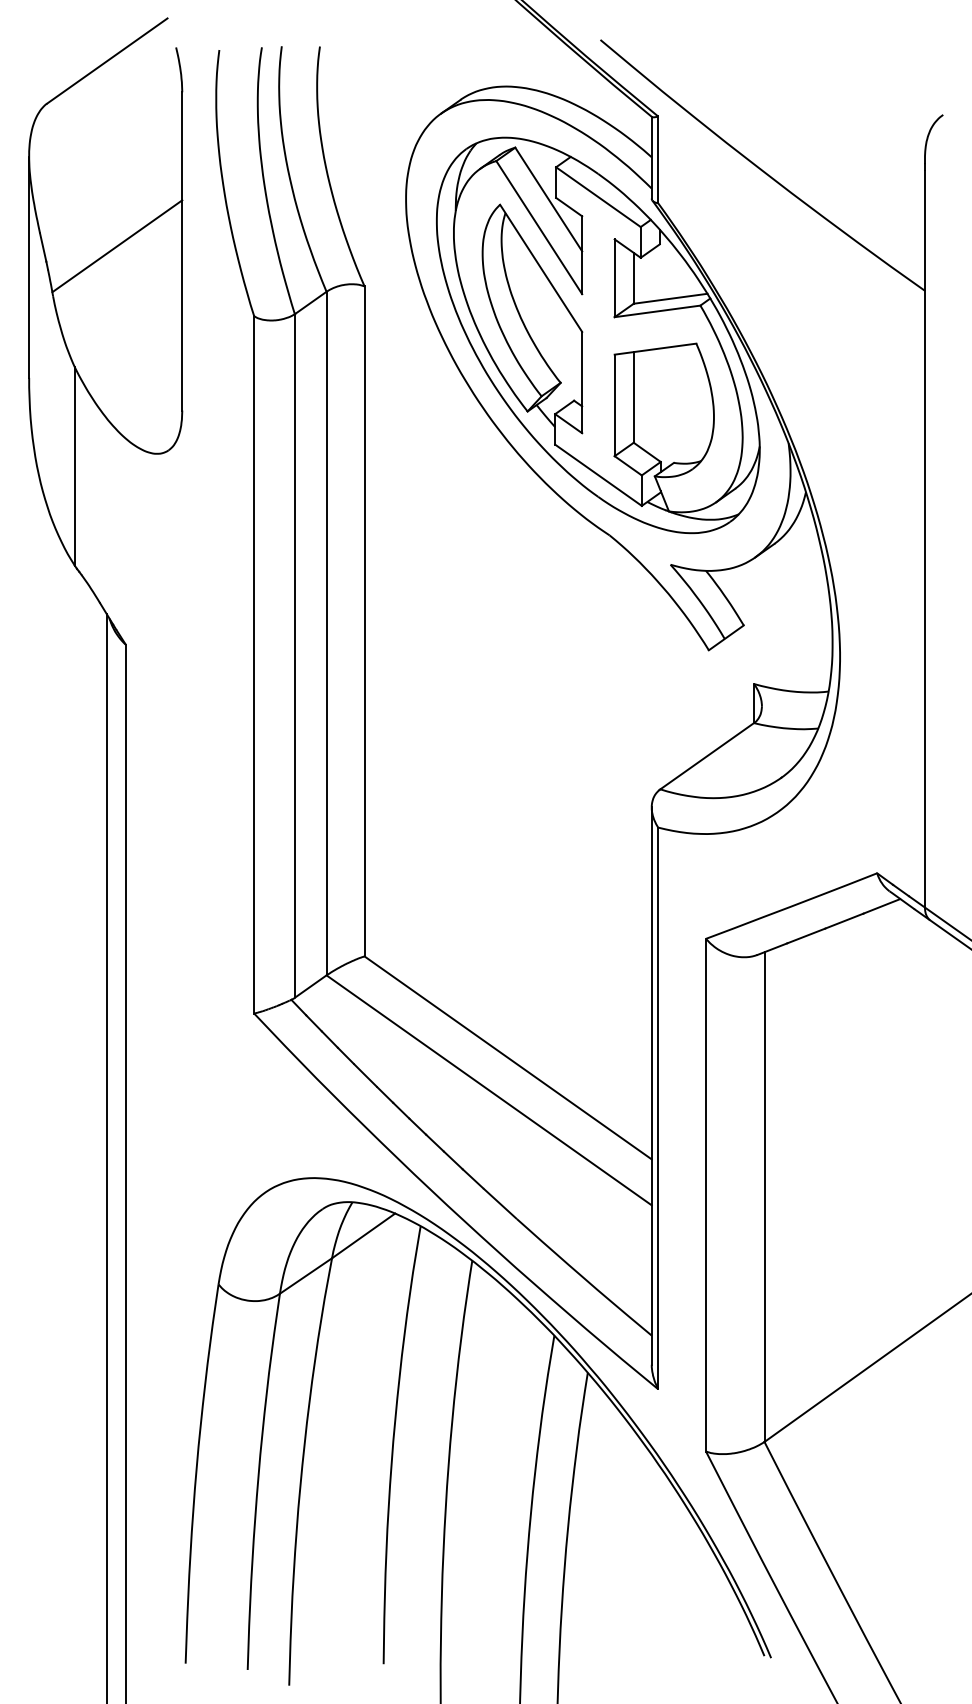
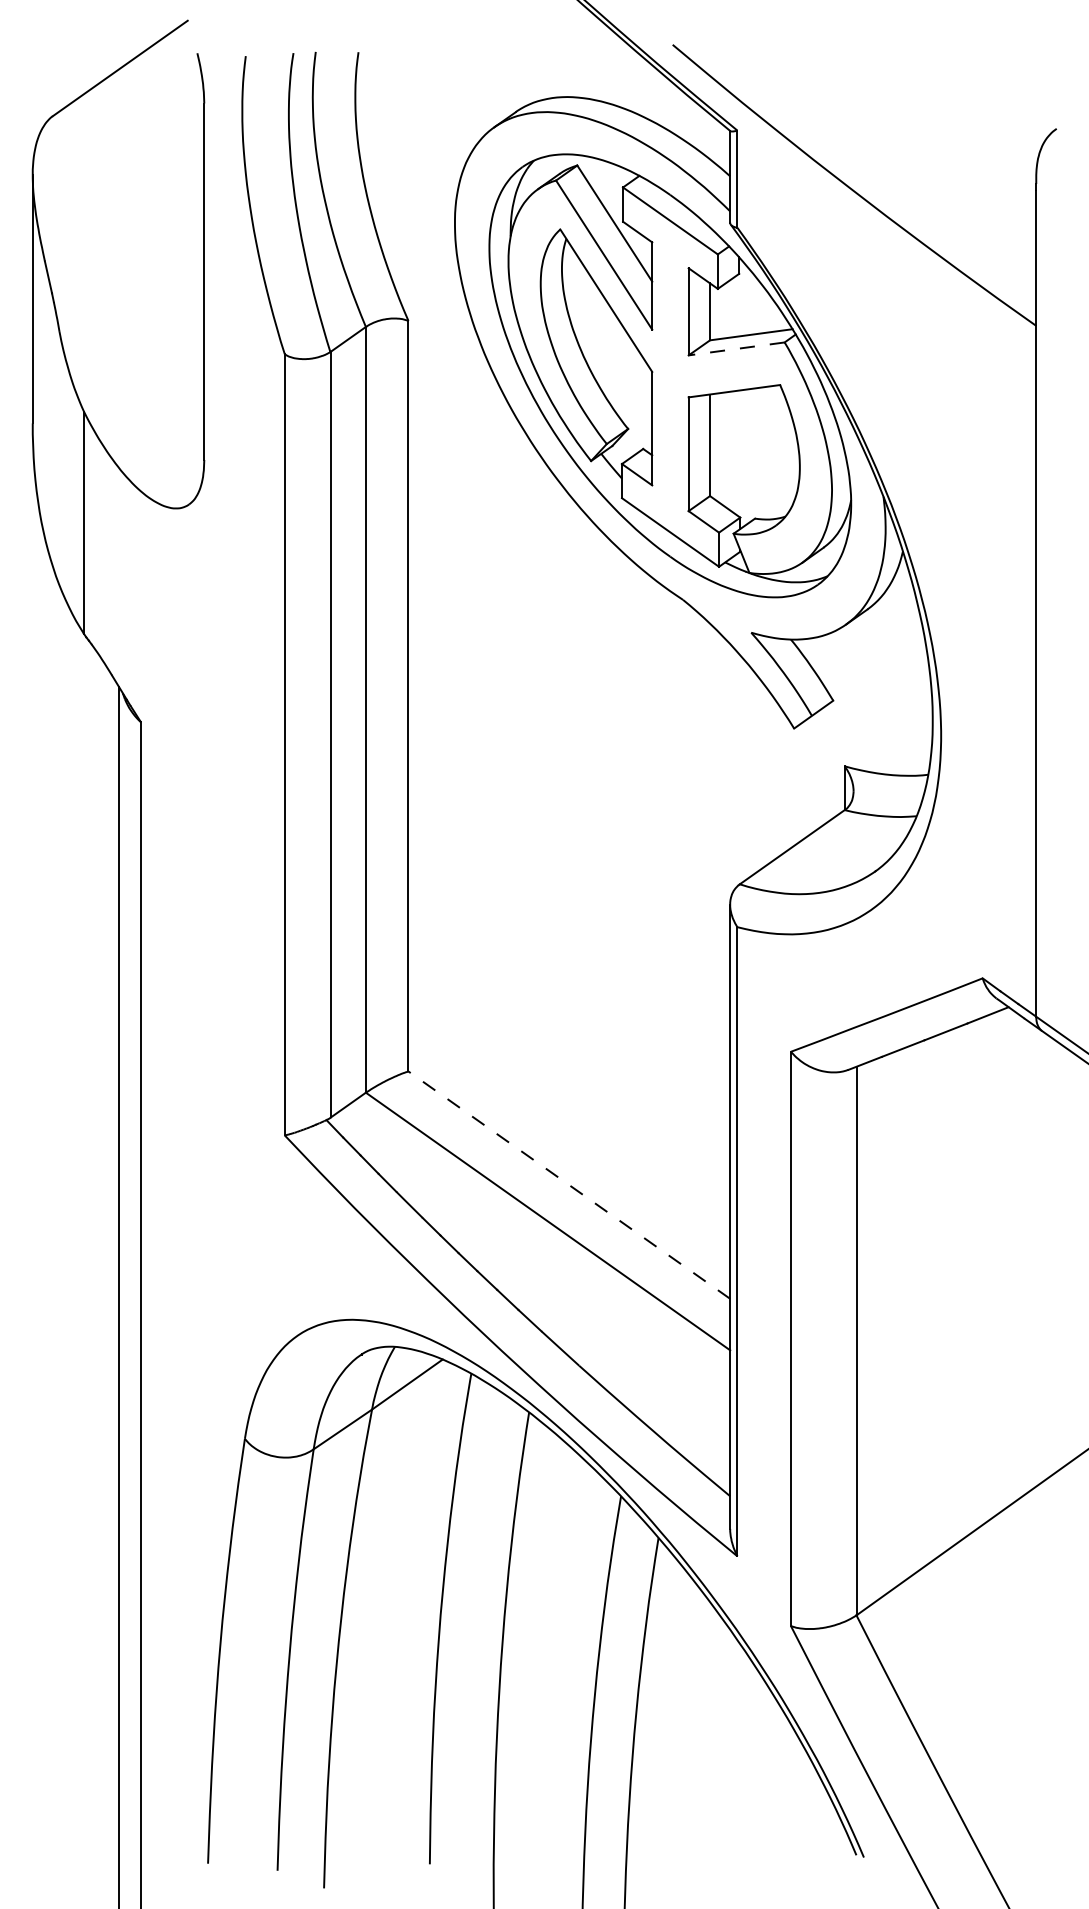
line: (117, 245) -> (131, 275), removed
line: (657, 311) -> (736, 349), solid -> dashed
line: (508, 1058) -> (569, 1185), solid -> dashed

